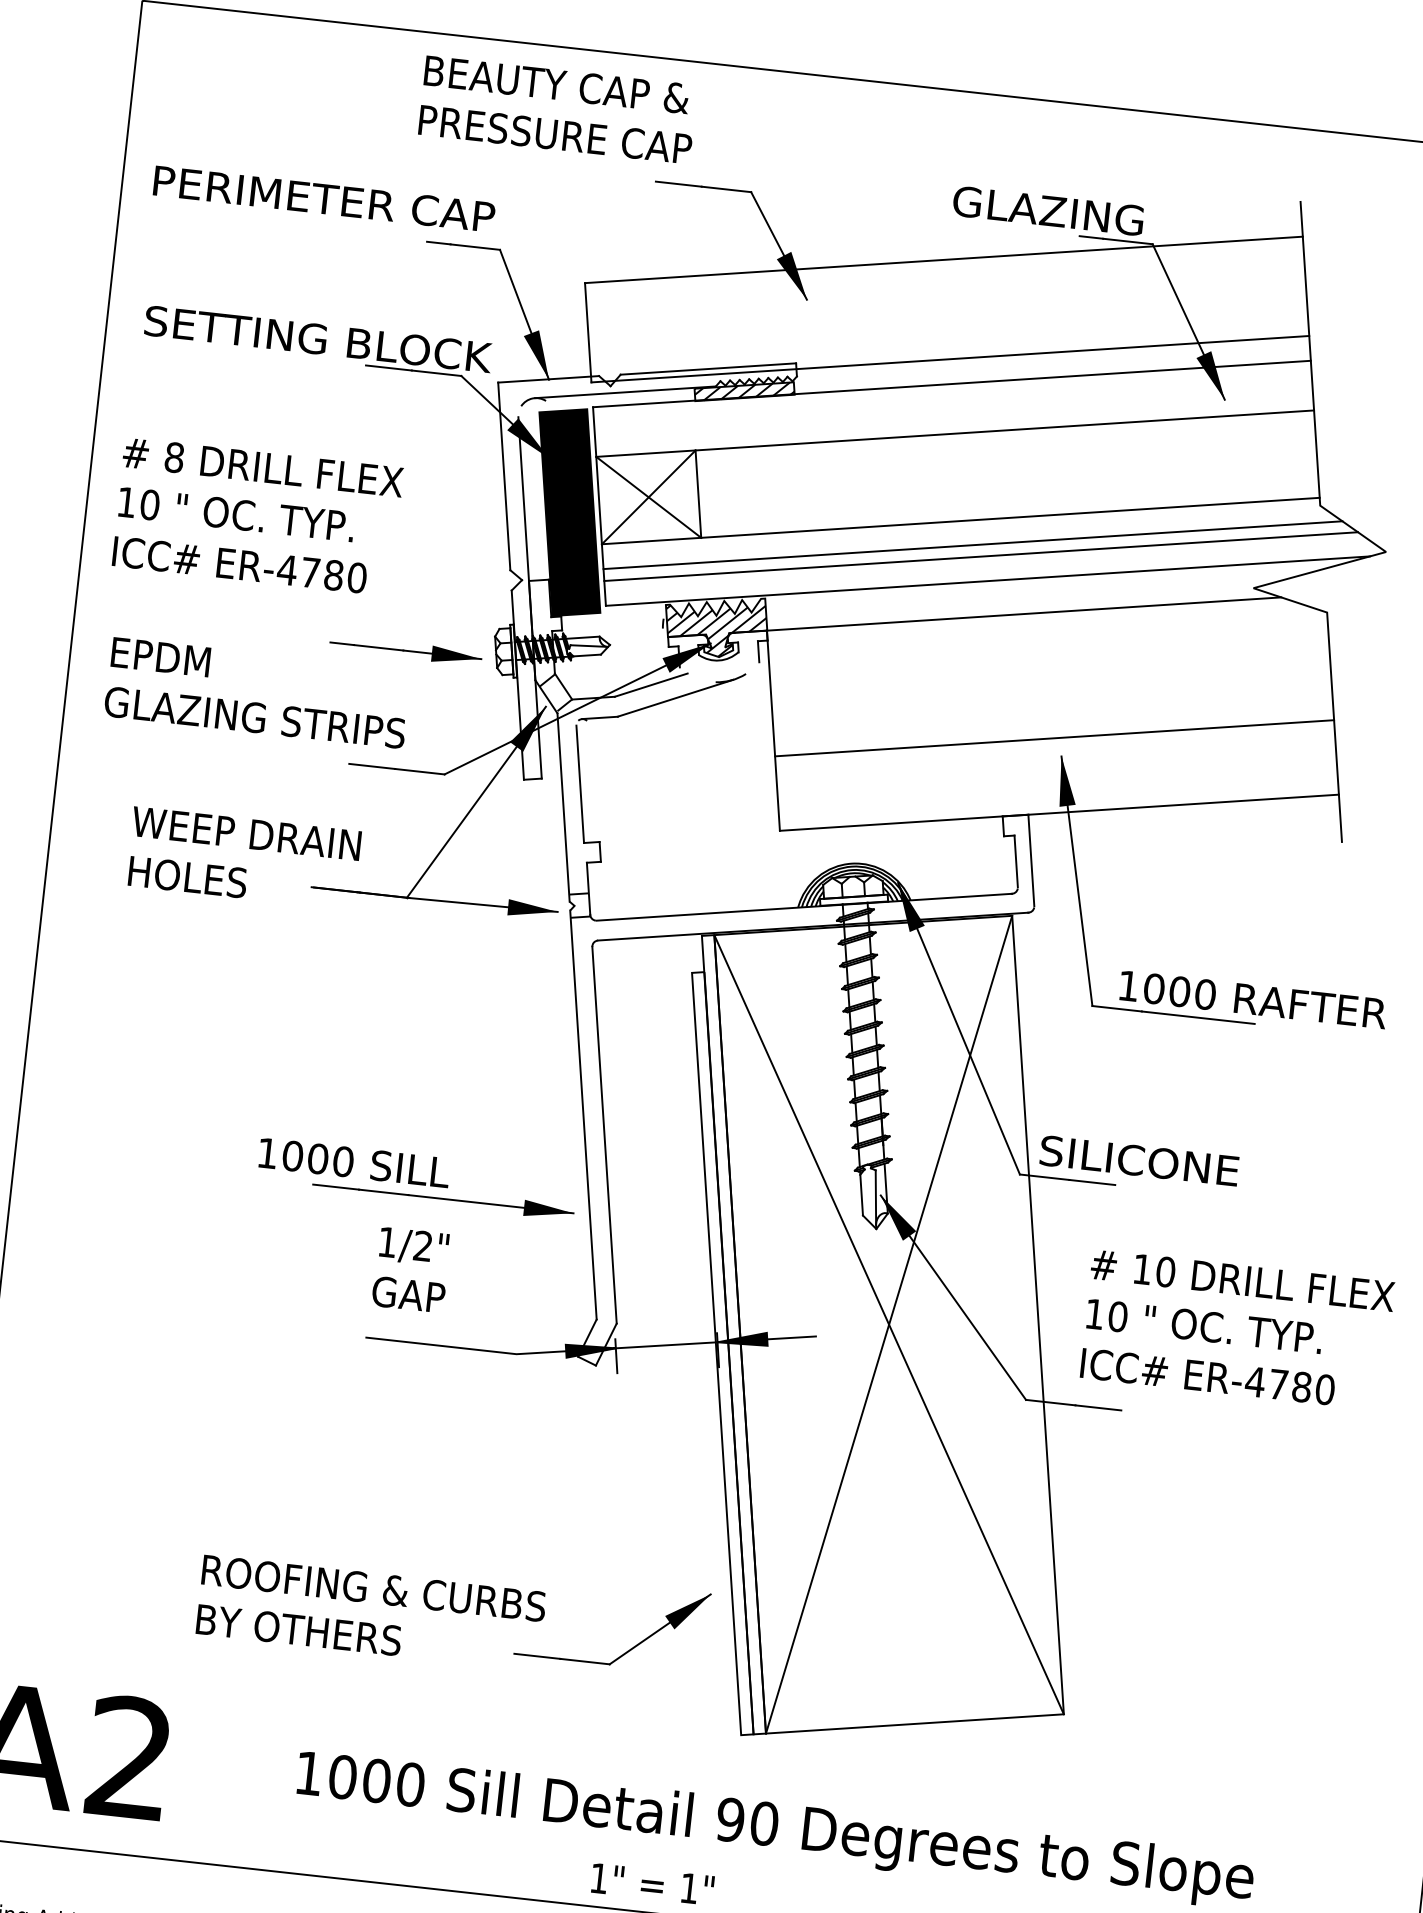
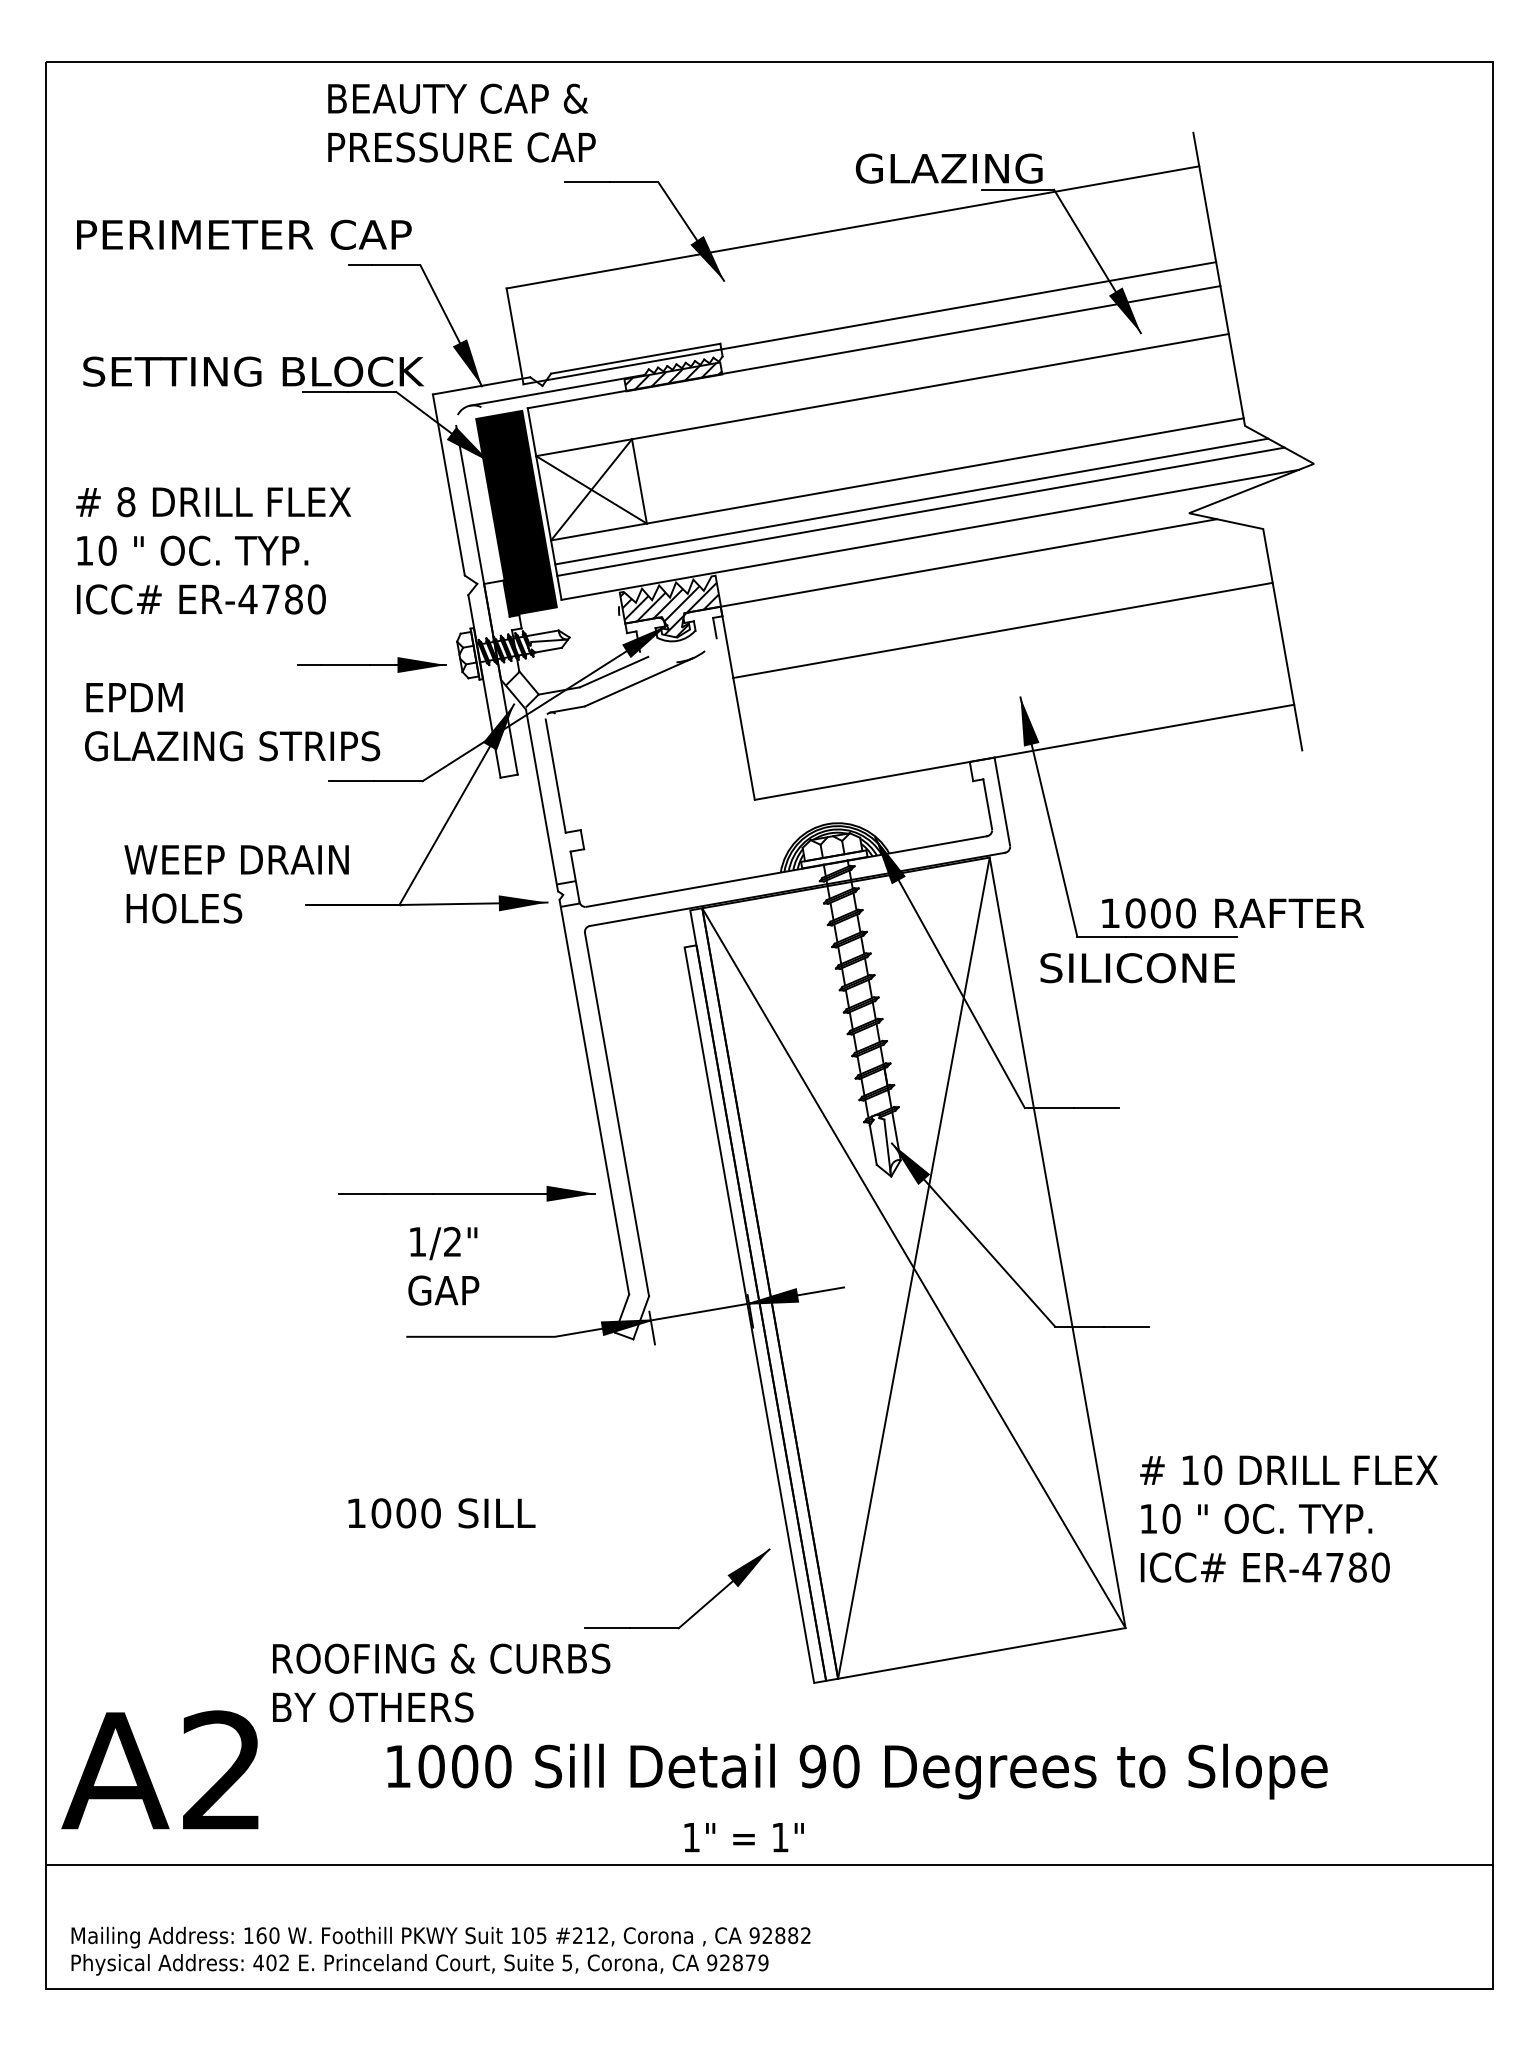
line: (1054, 738) -> (1002, 630), moved
text: (1139, 1161) -> (1137, 968), moved
text: (353, 1163) -> (441, 1513), moved
text: (1236, 1329) -> (1288, 1518), moved
text: (371, 1612) -> (441, 1682), moved

